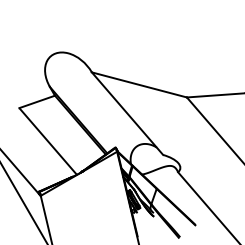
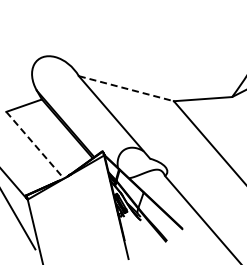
line: (139, 84) -> (126, 88), solid -> dashed
line: (47, 140) -> (34, 144), solid -> dashed

